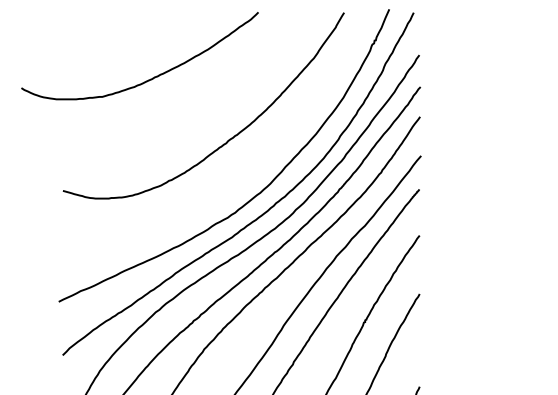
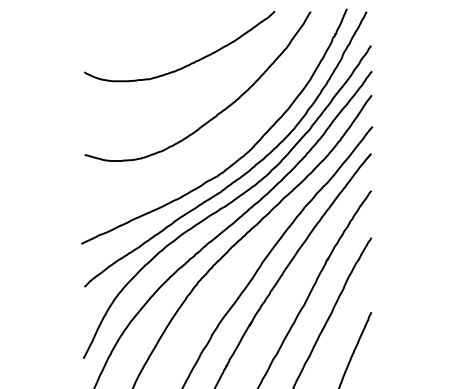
curve: (149, 78) -> (187, 64), moved

